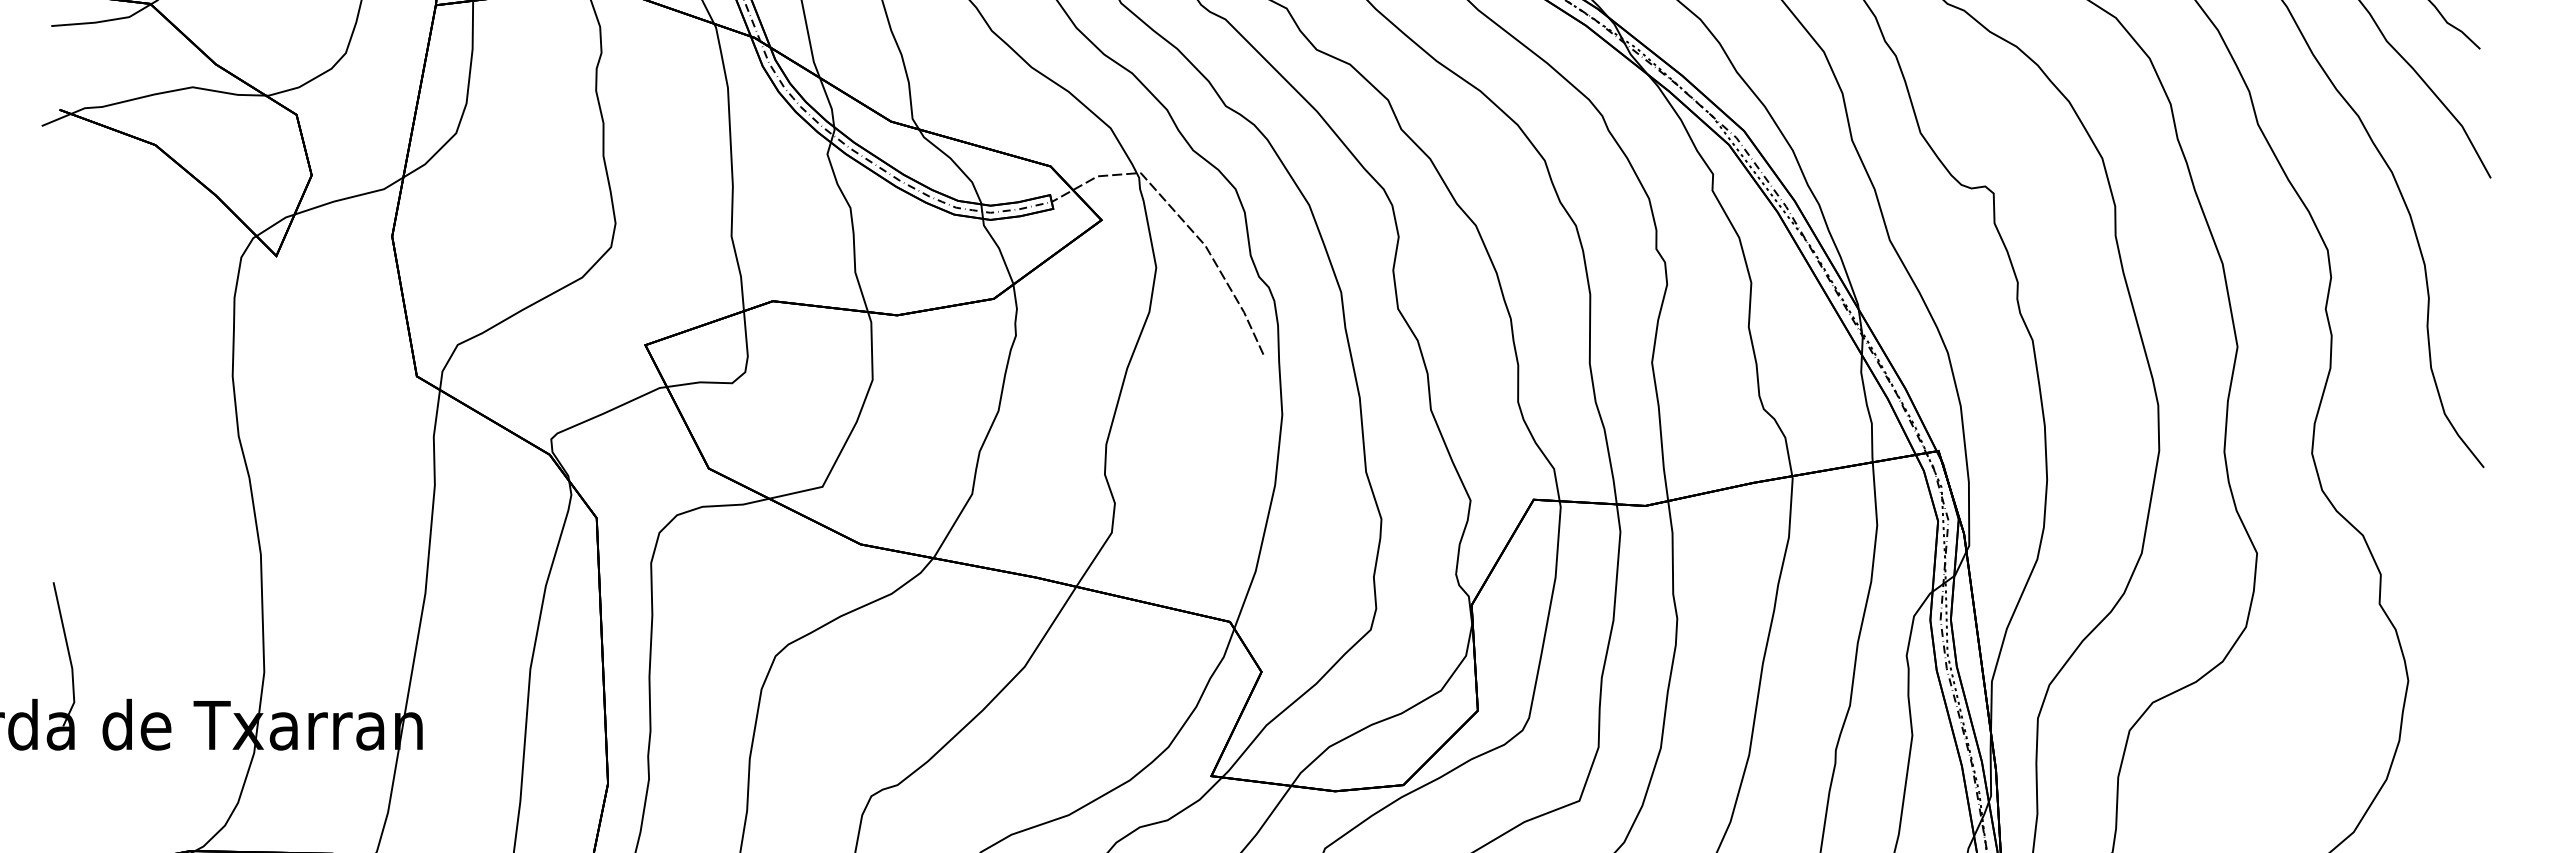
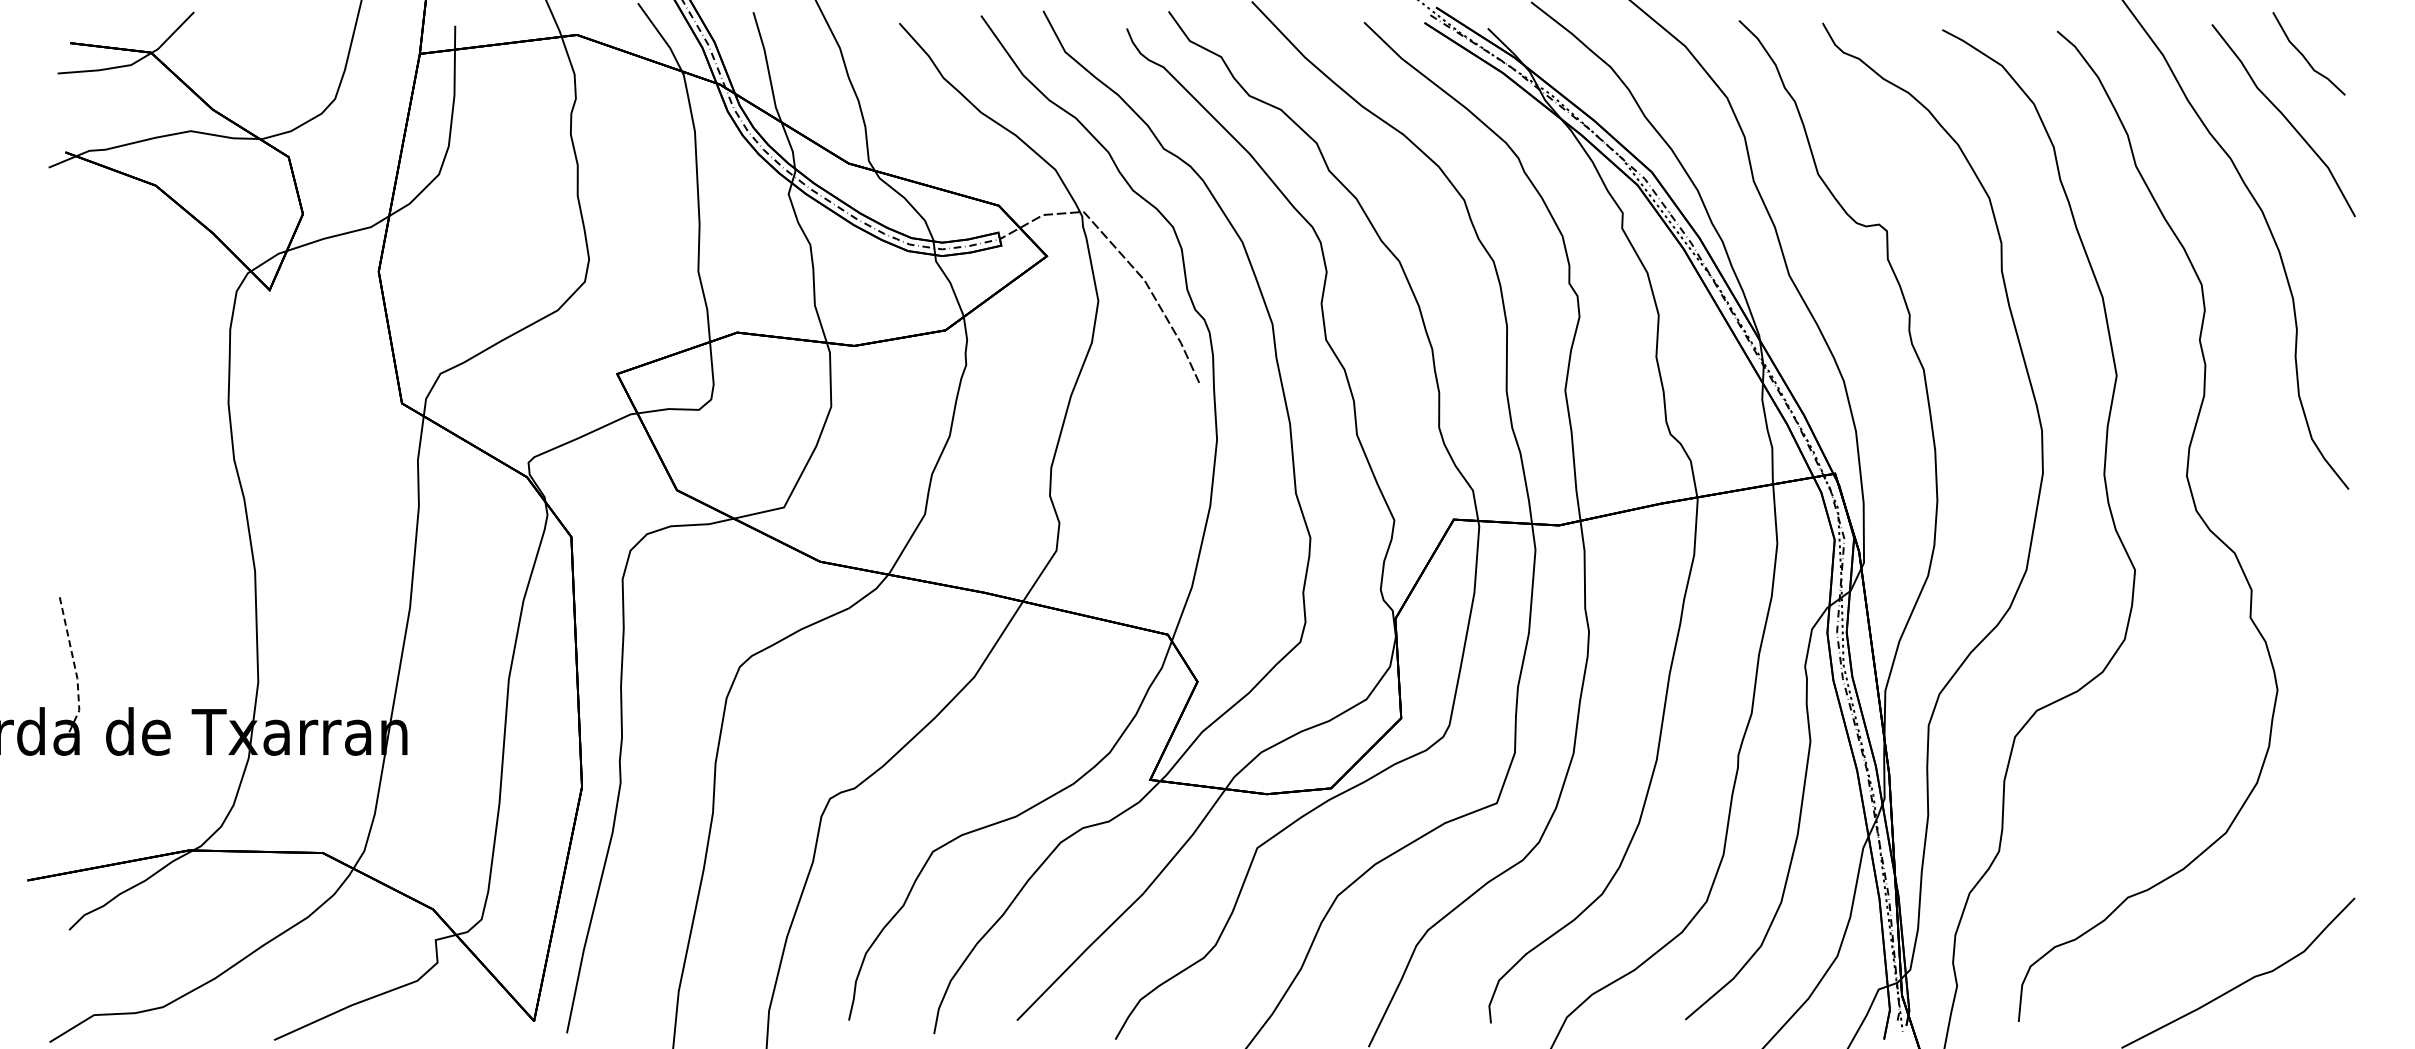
line: (69, 656) -> (74, 667), solid -> dashed

